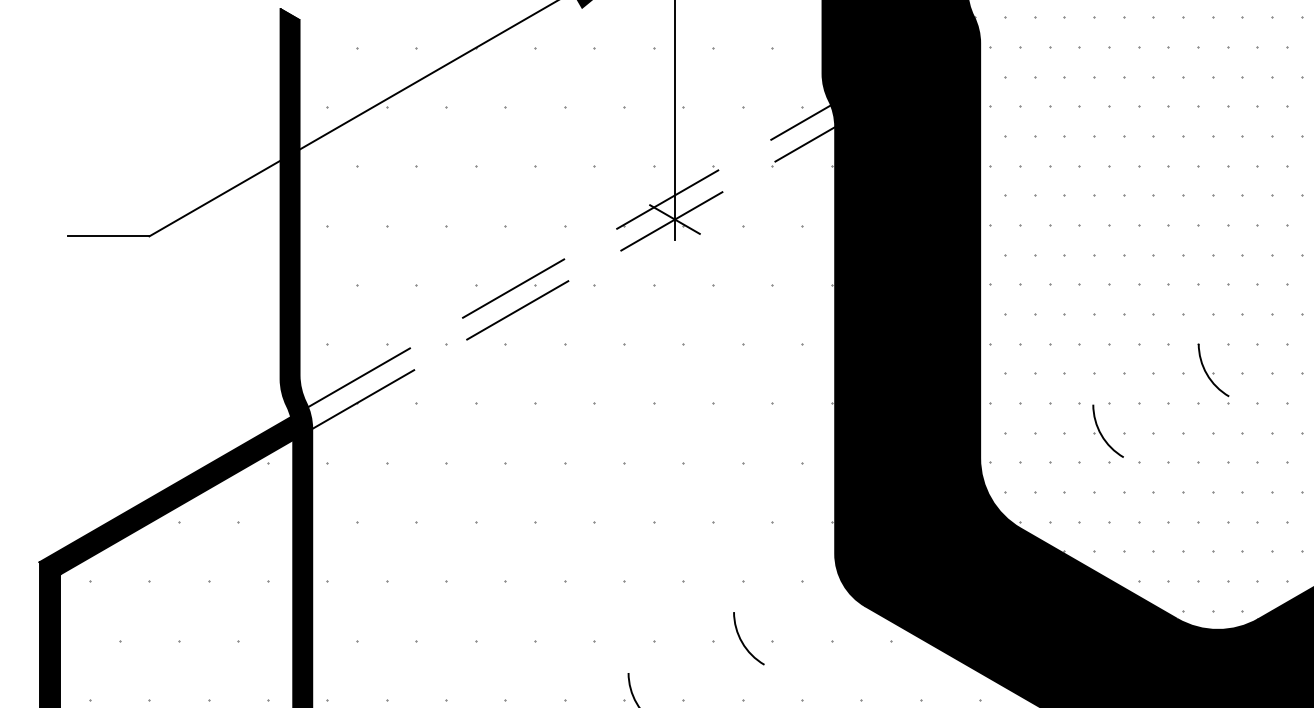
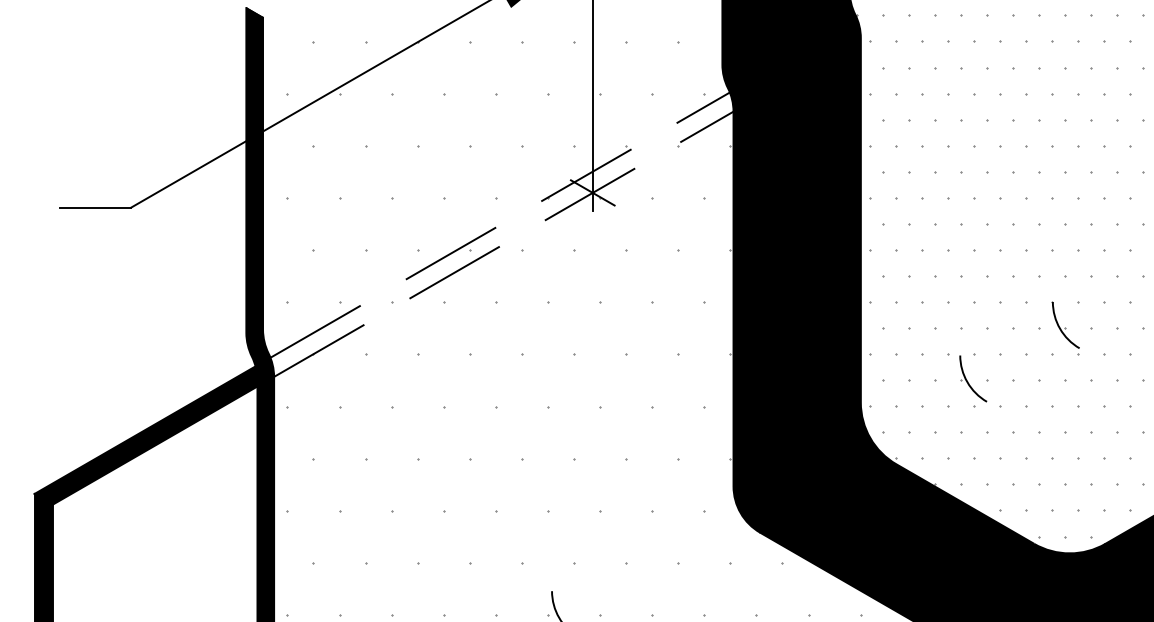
hatch: (178, 581) -> (156, 510), removed
arc: (742, 641) -> (652, 563), removed

